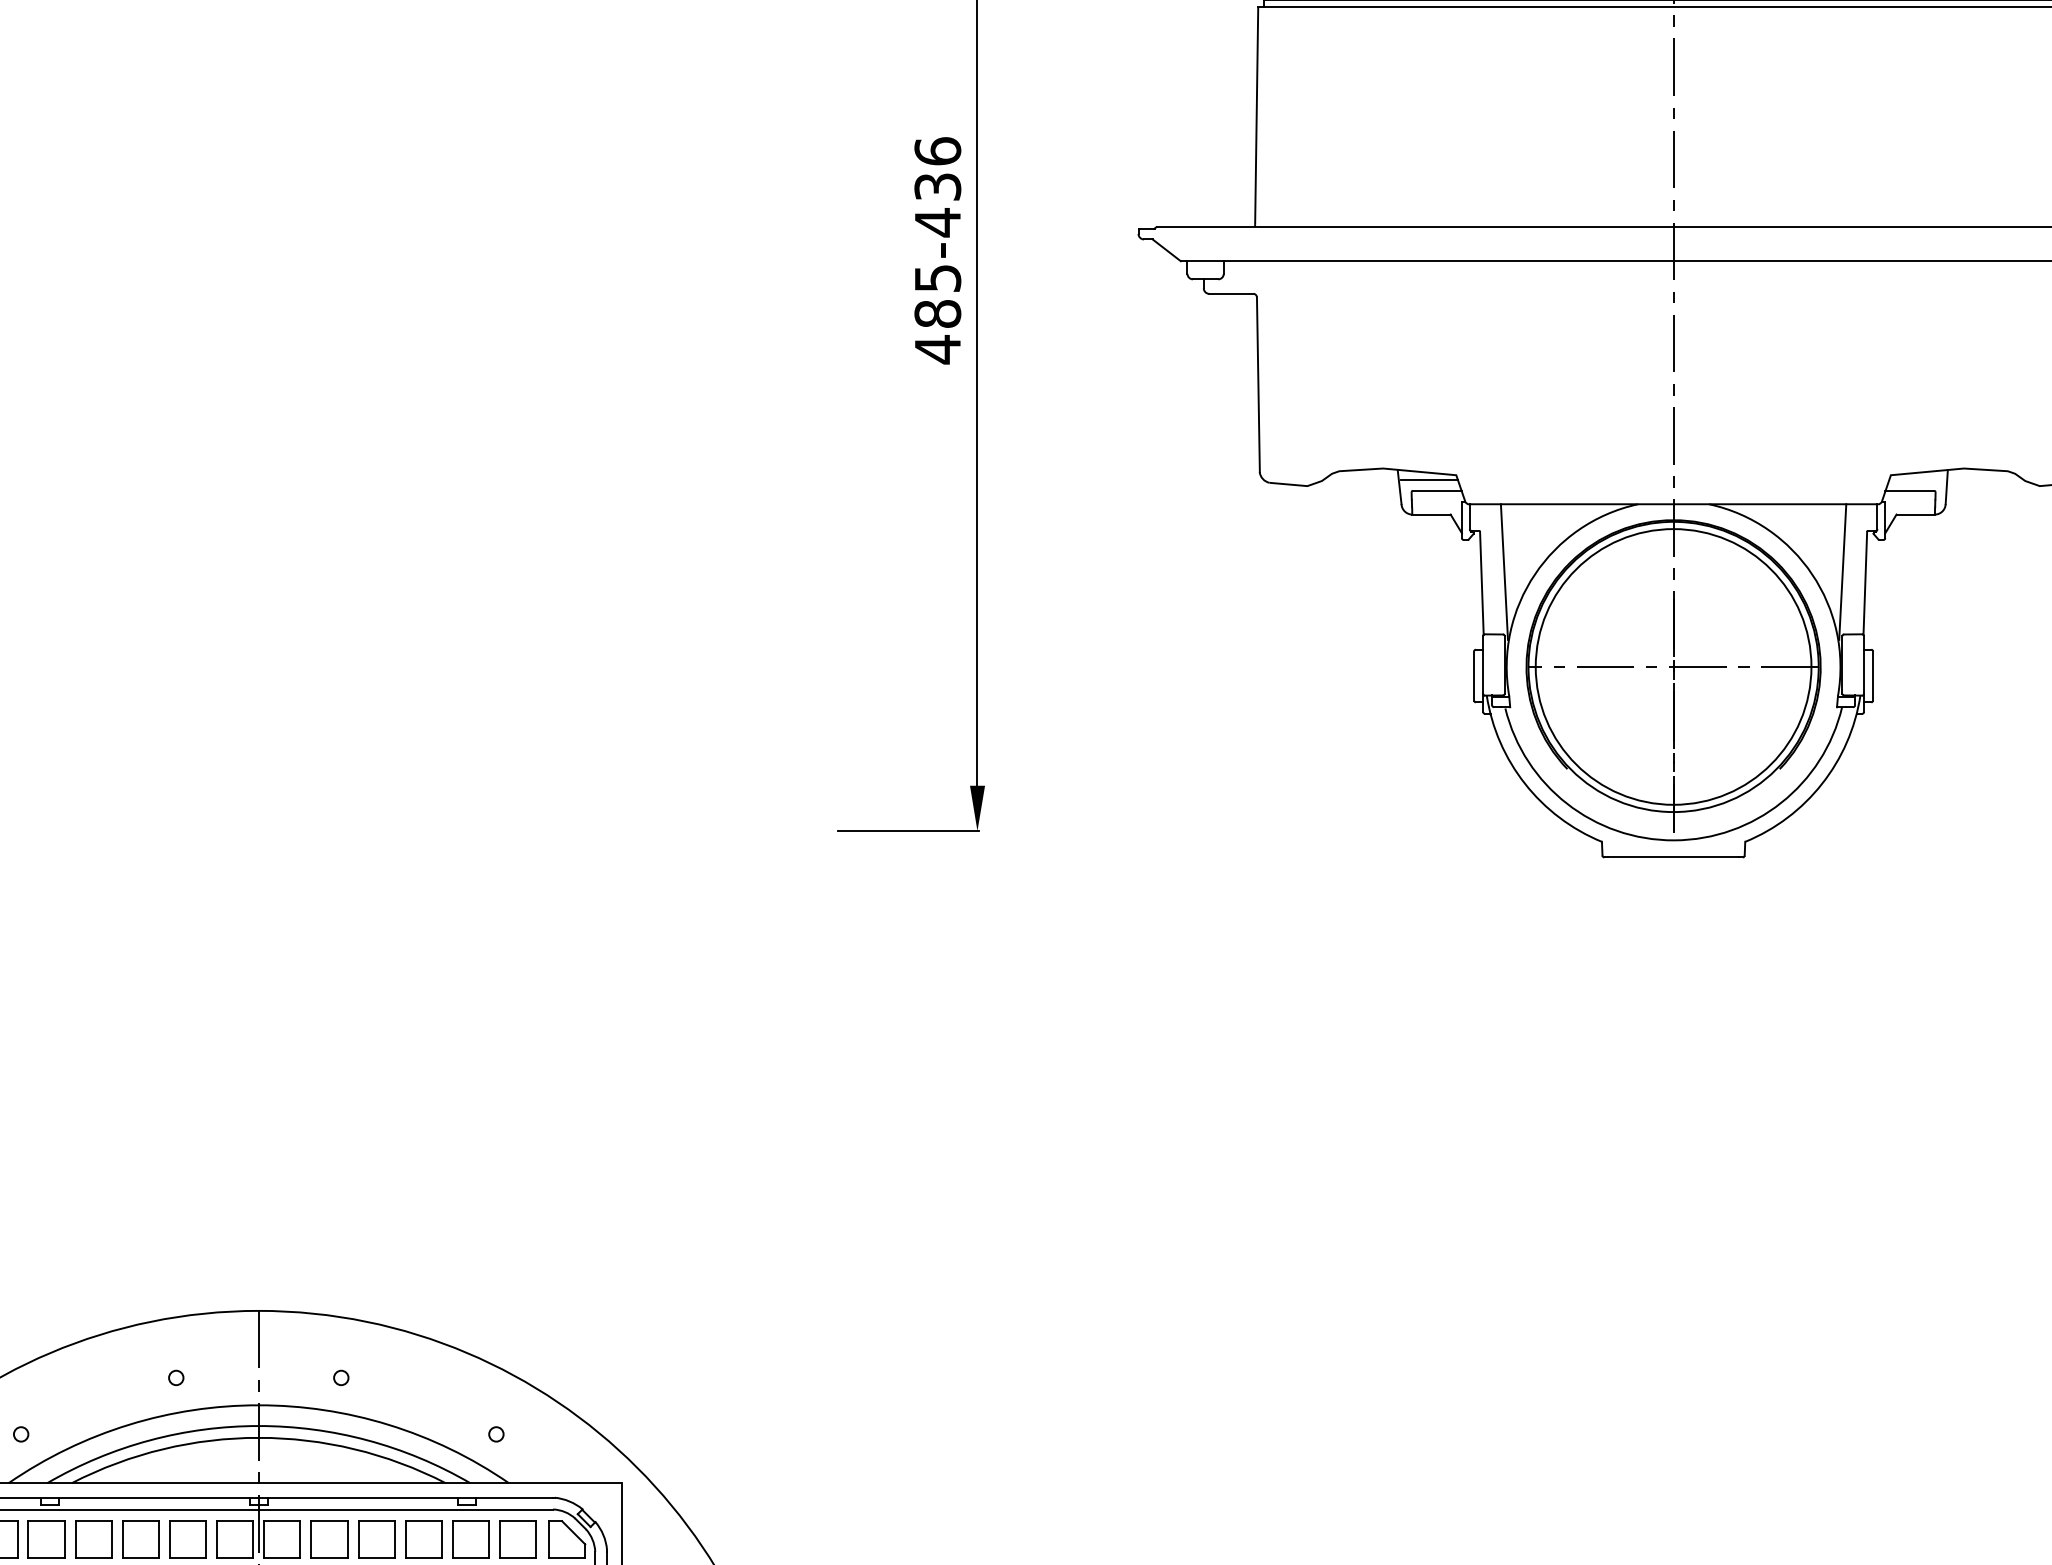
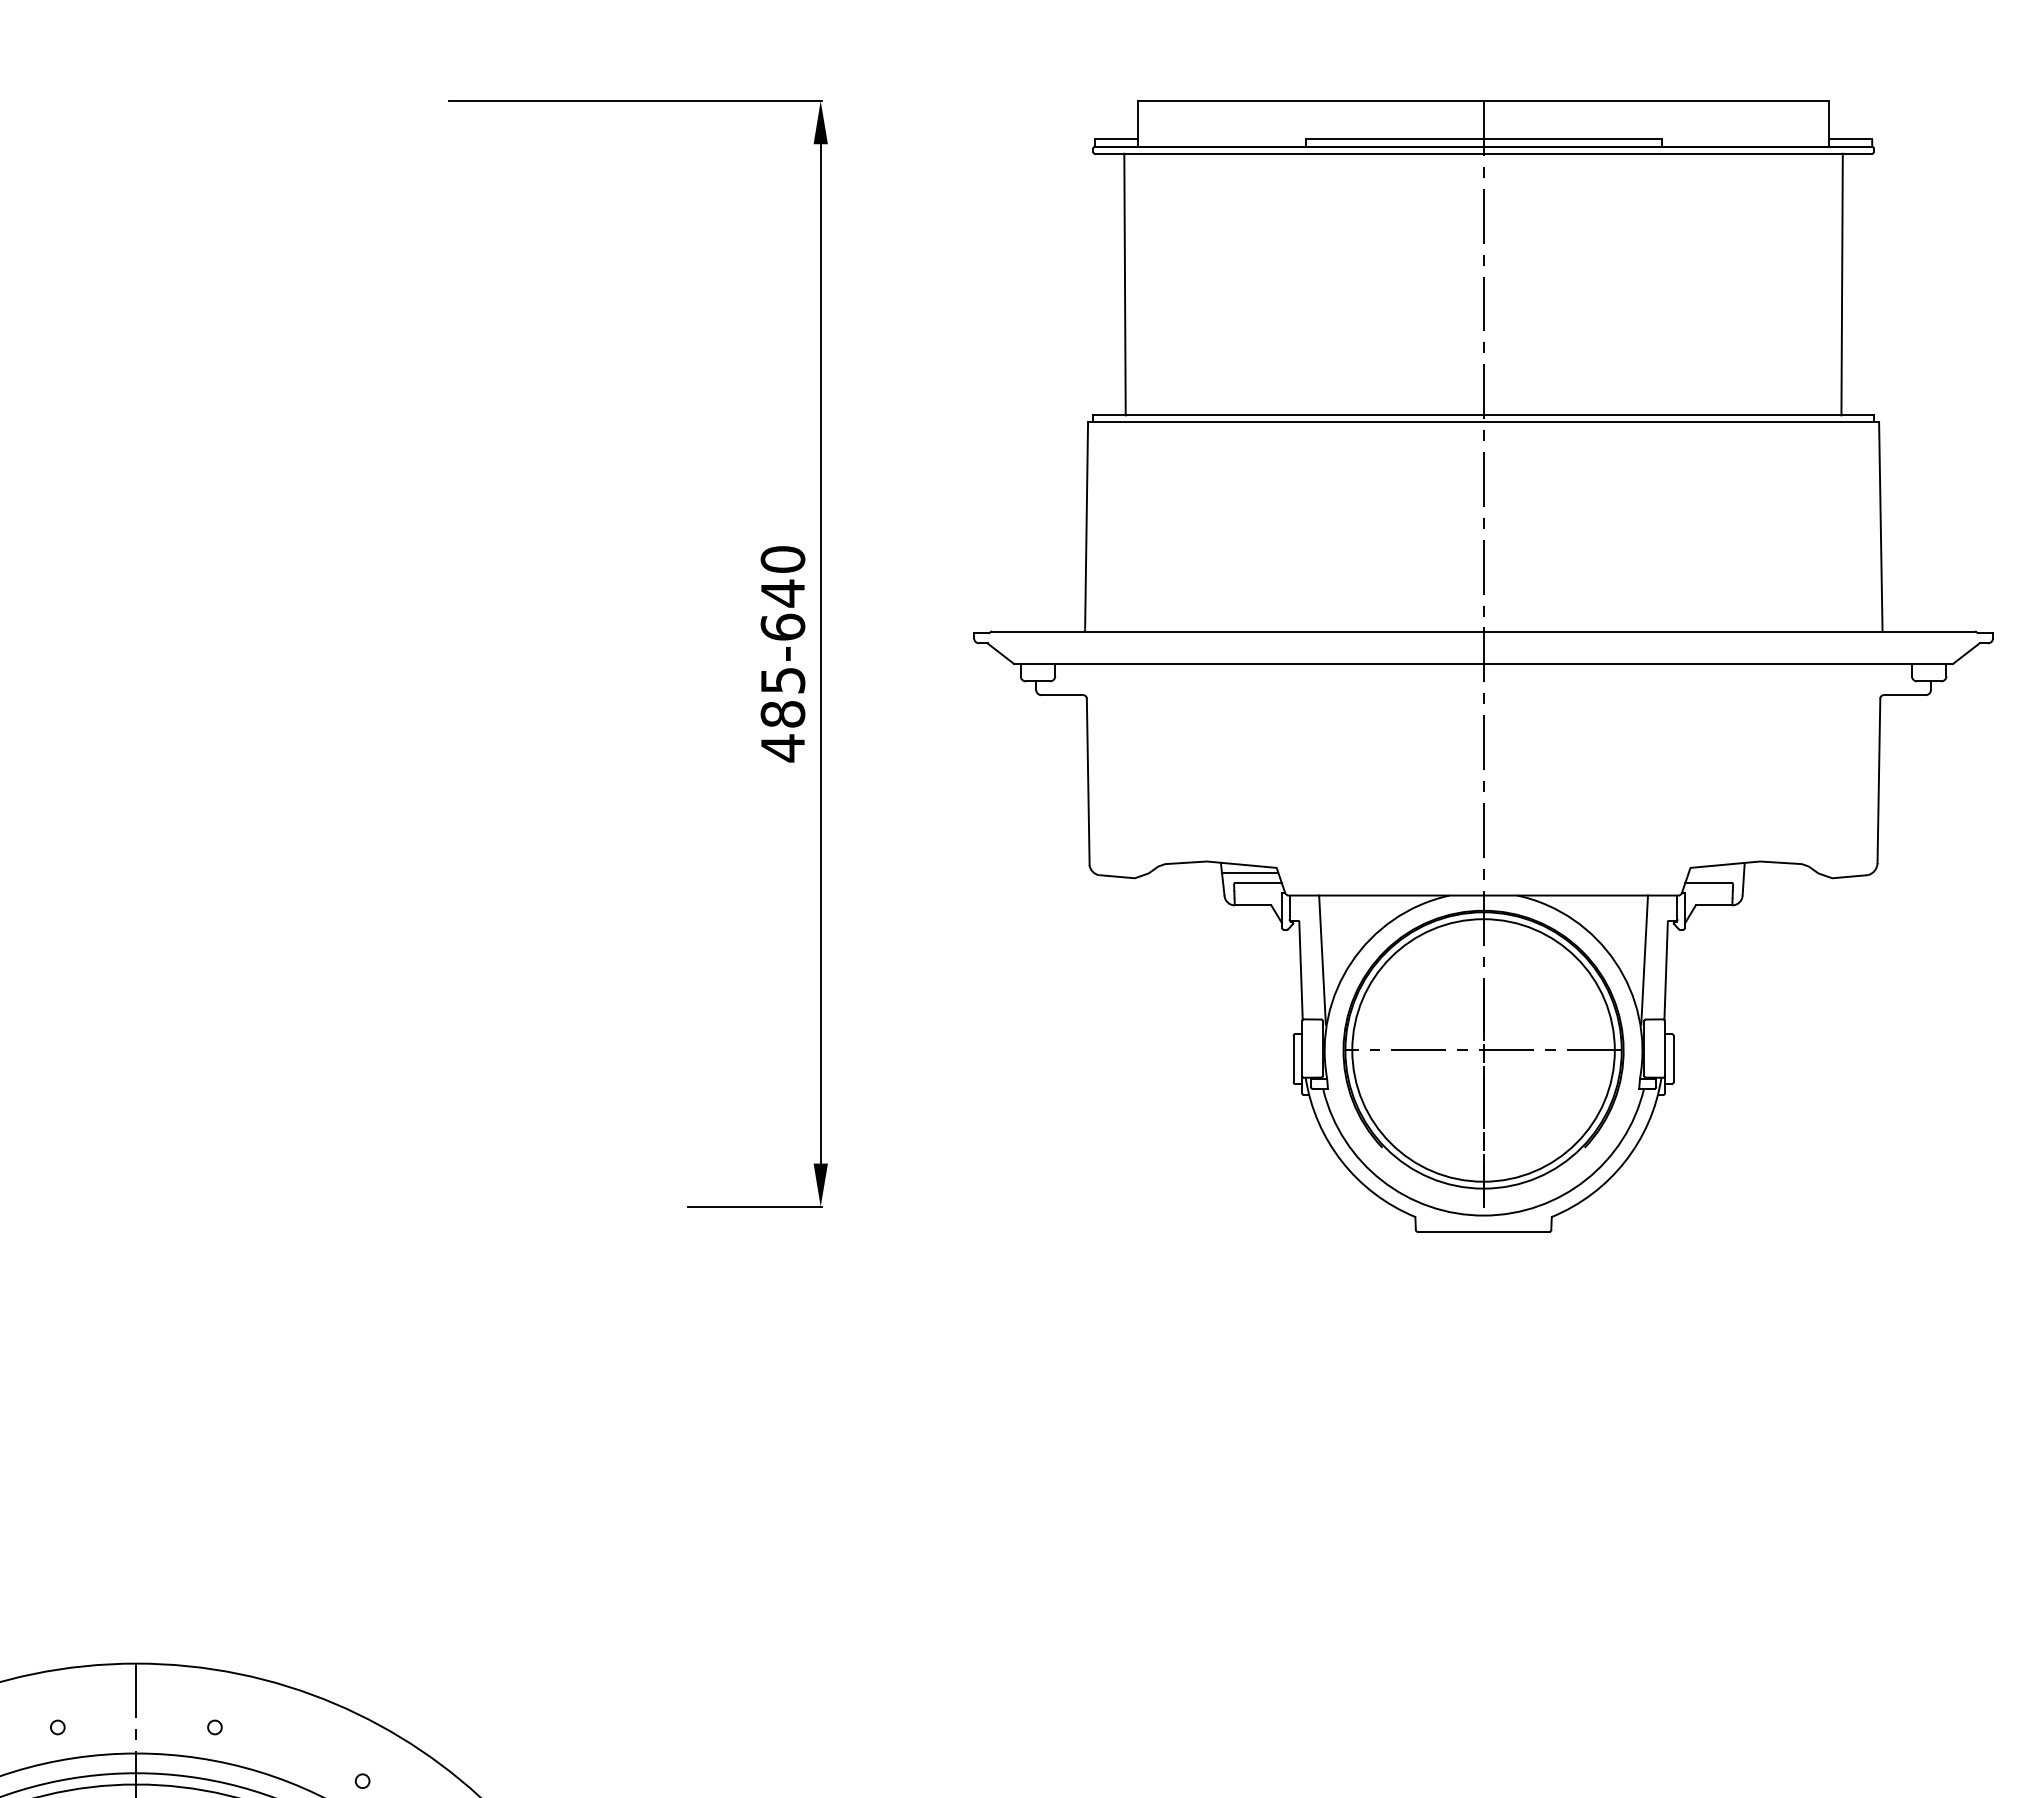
text: (937, 187) -> (782, 593), 485-436 -> 485-640

